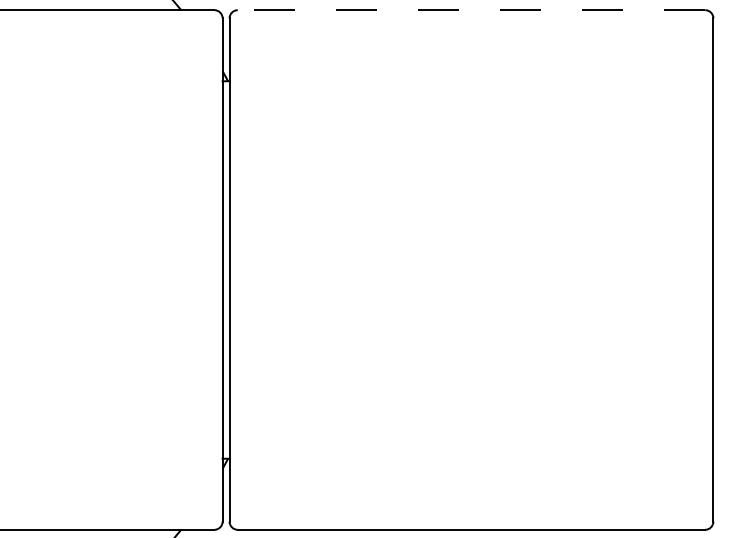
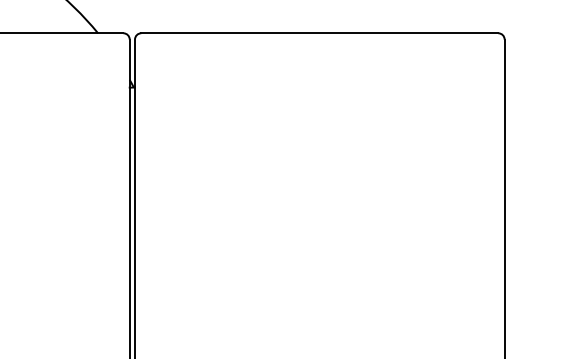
line: (471, 10) -> (319, 33), dashed -> solid

